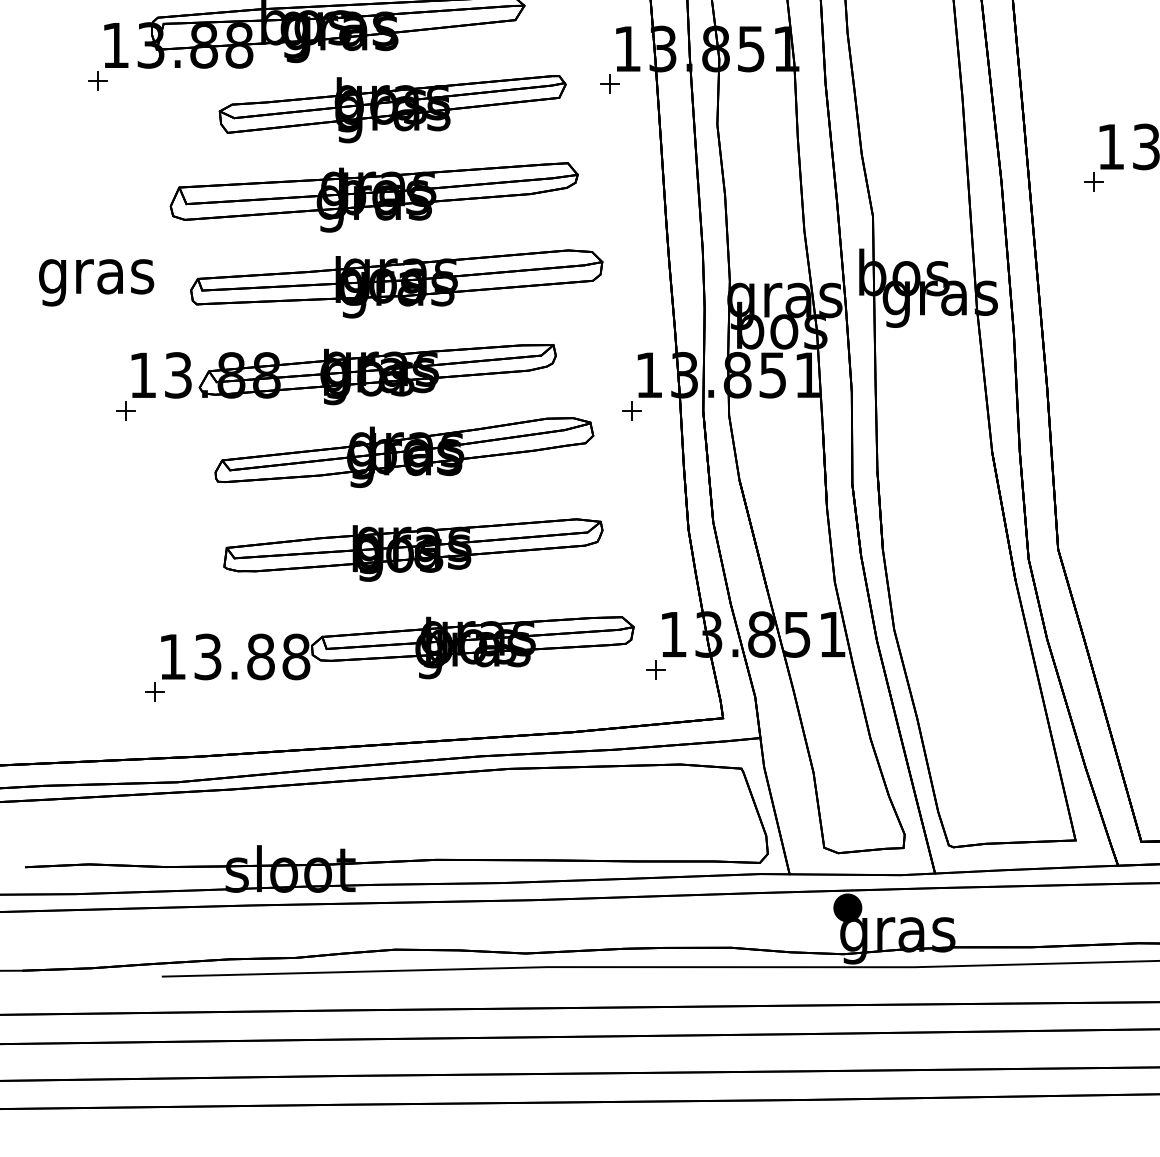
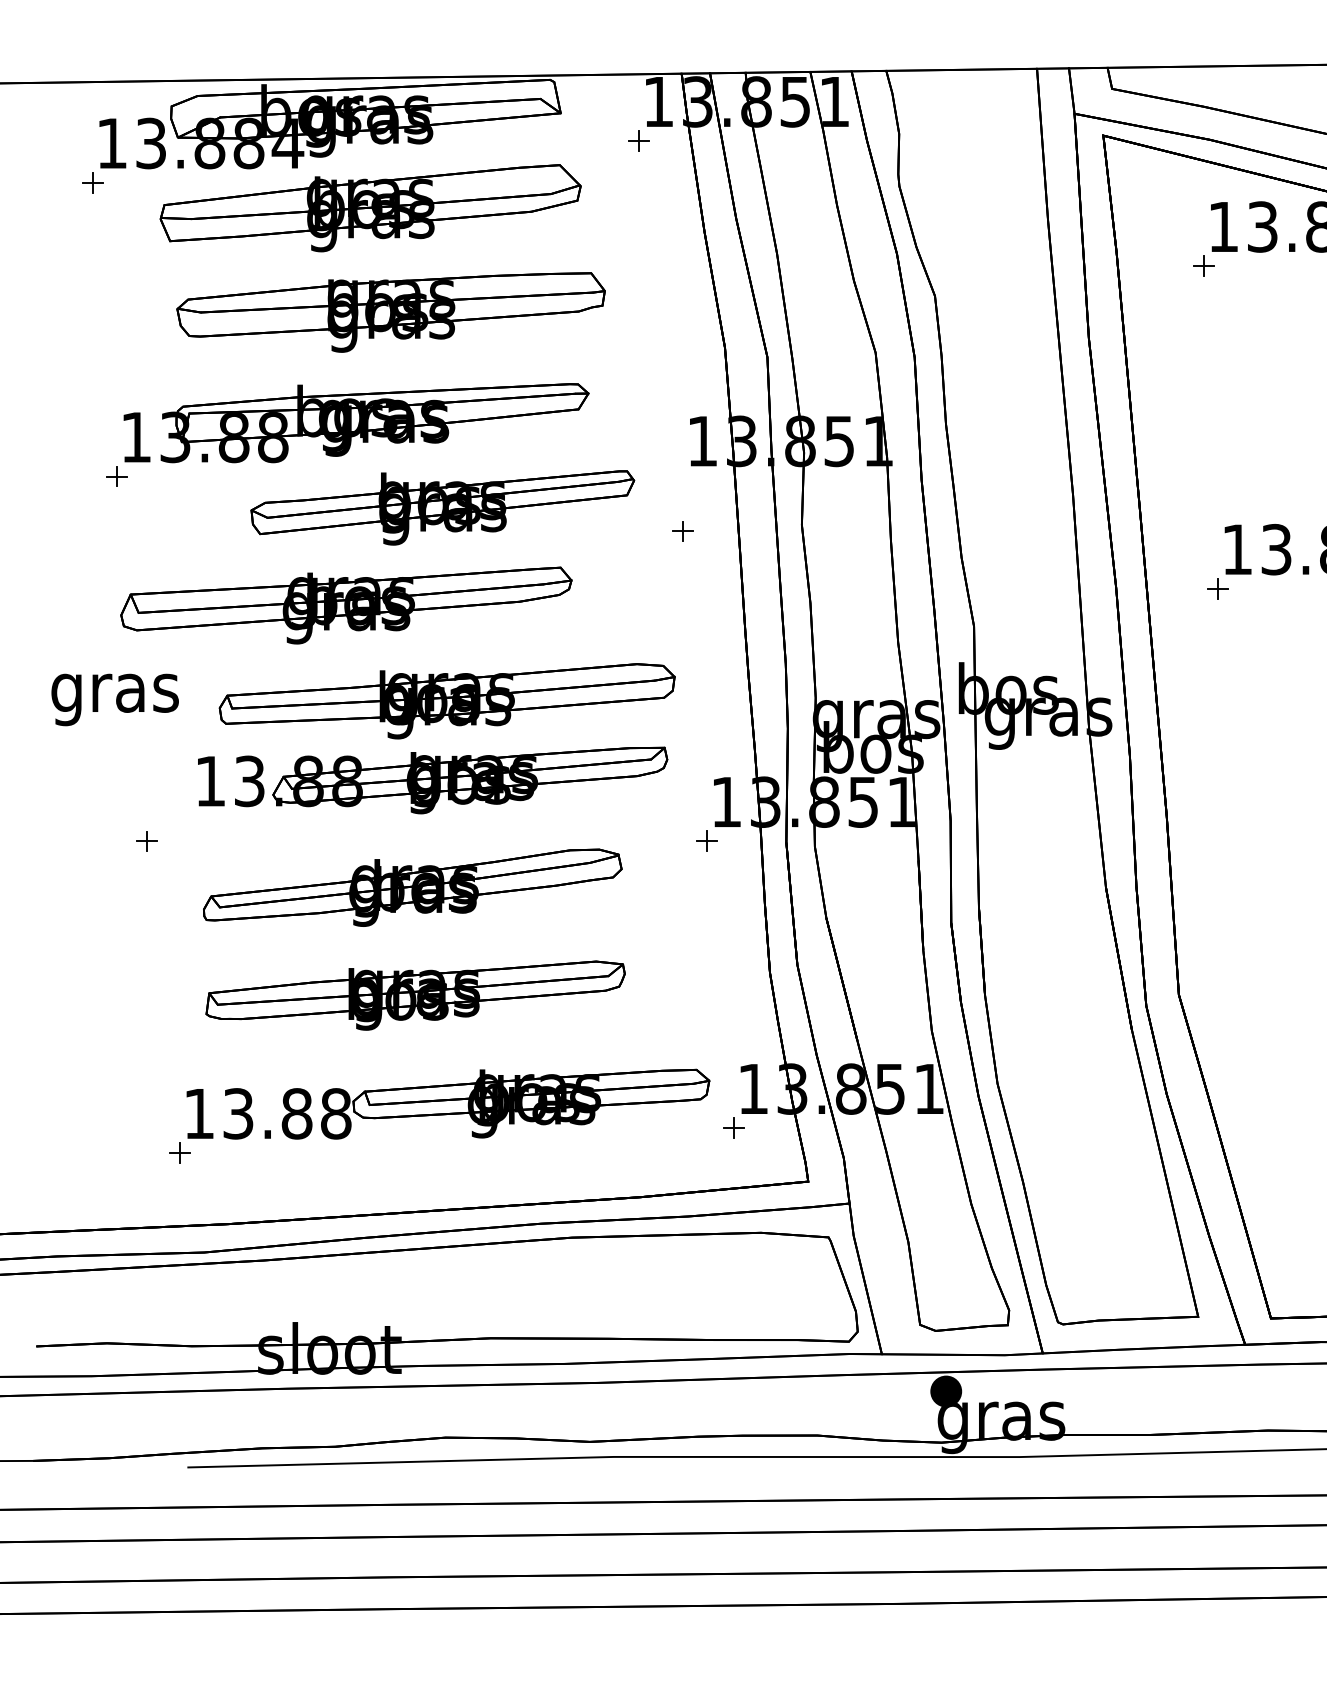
part: (609, 84) -> (682, 531), moved
part: (374, 197) -> (346, 605), moved
part: (344, 374) -> (433, 780), moved
part: (404, 452) -> (412, 887), moved
part: (413, 549) -> (415, 995), moved

